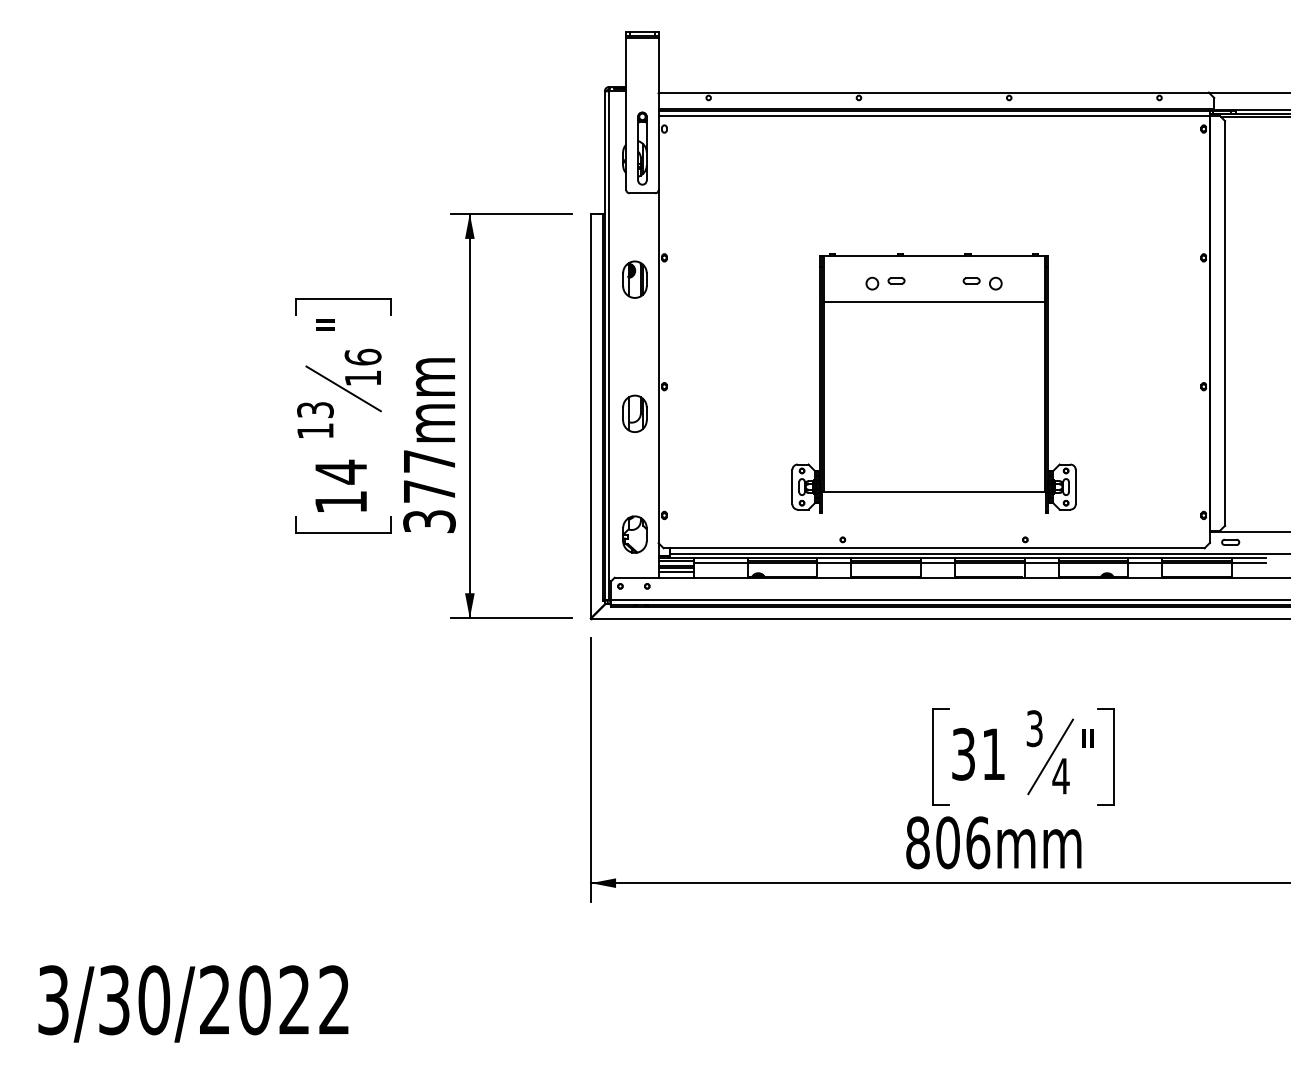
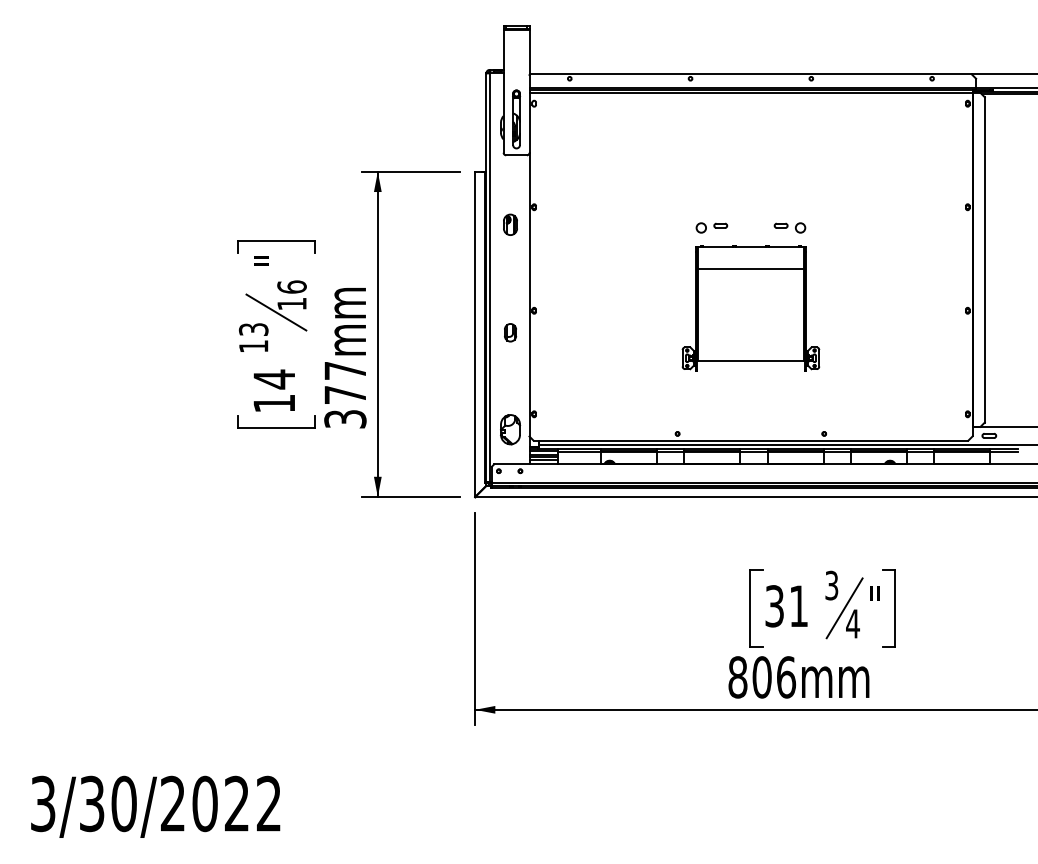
part: (634, 279) -> (510, 224), size x0.7
part: (933, 383) -> (750, 308), size x0.6
part: (634, 413) -> (510, 332), size x0.6

